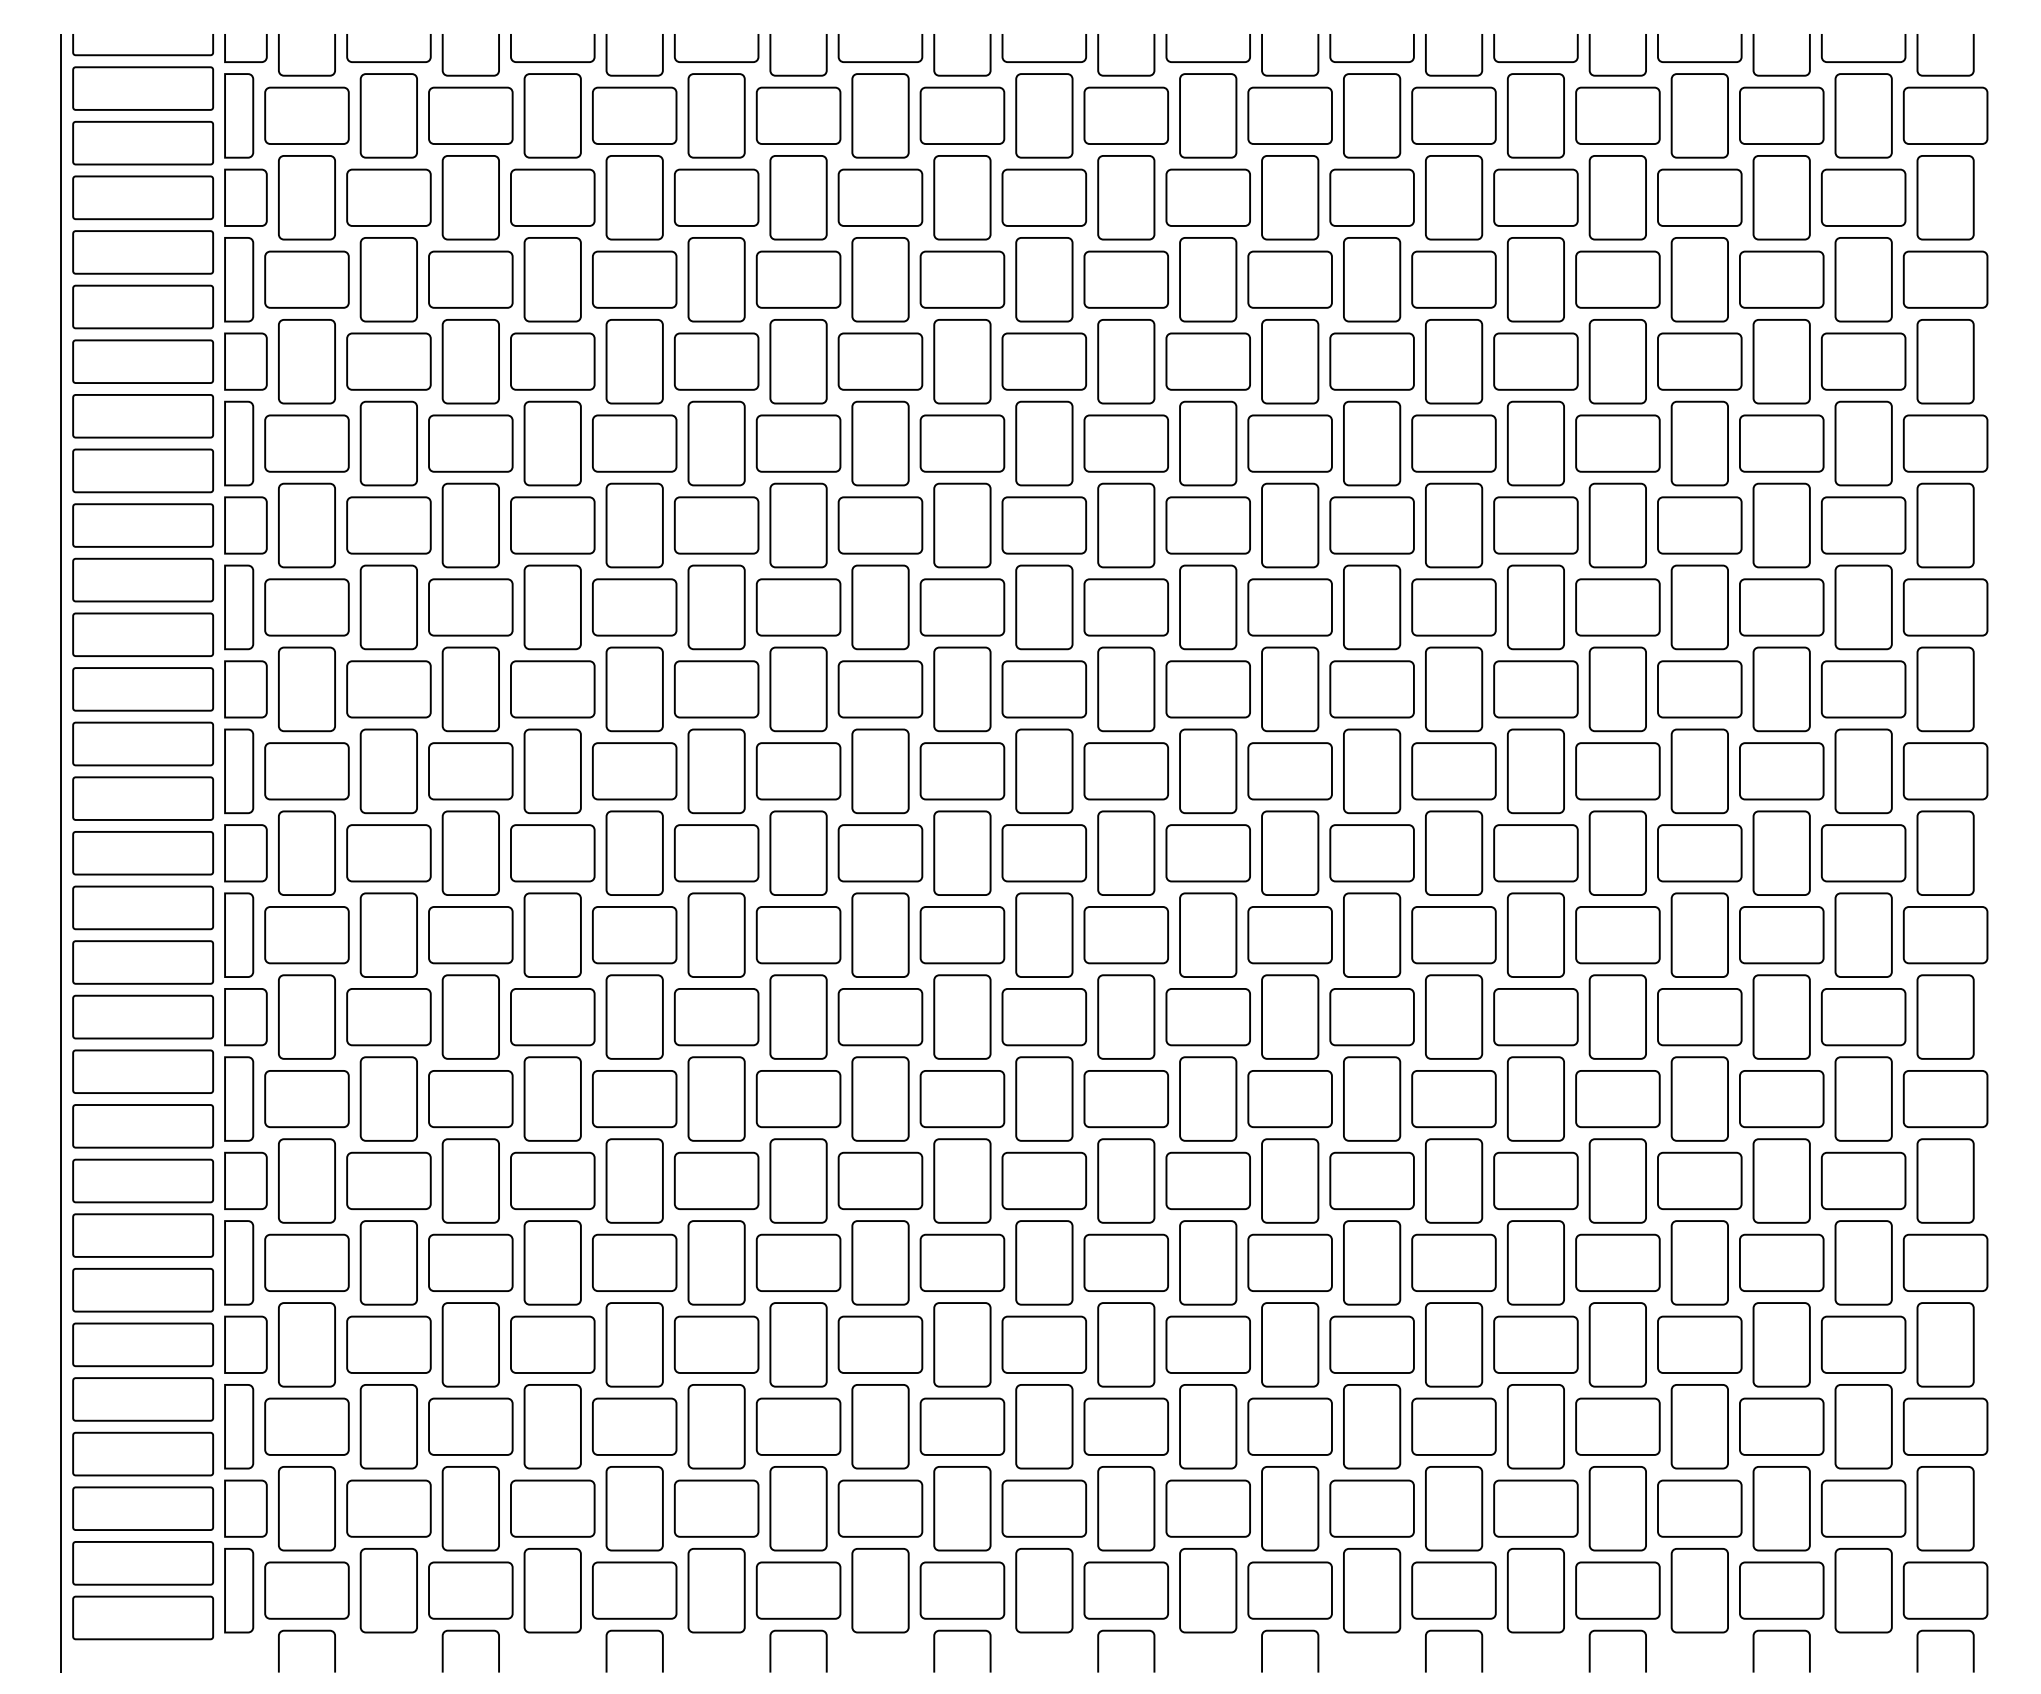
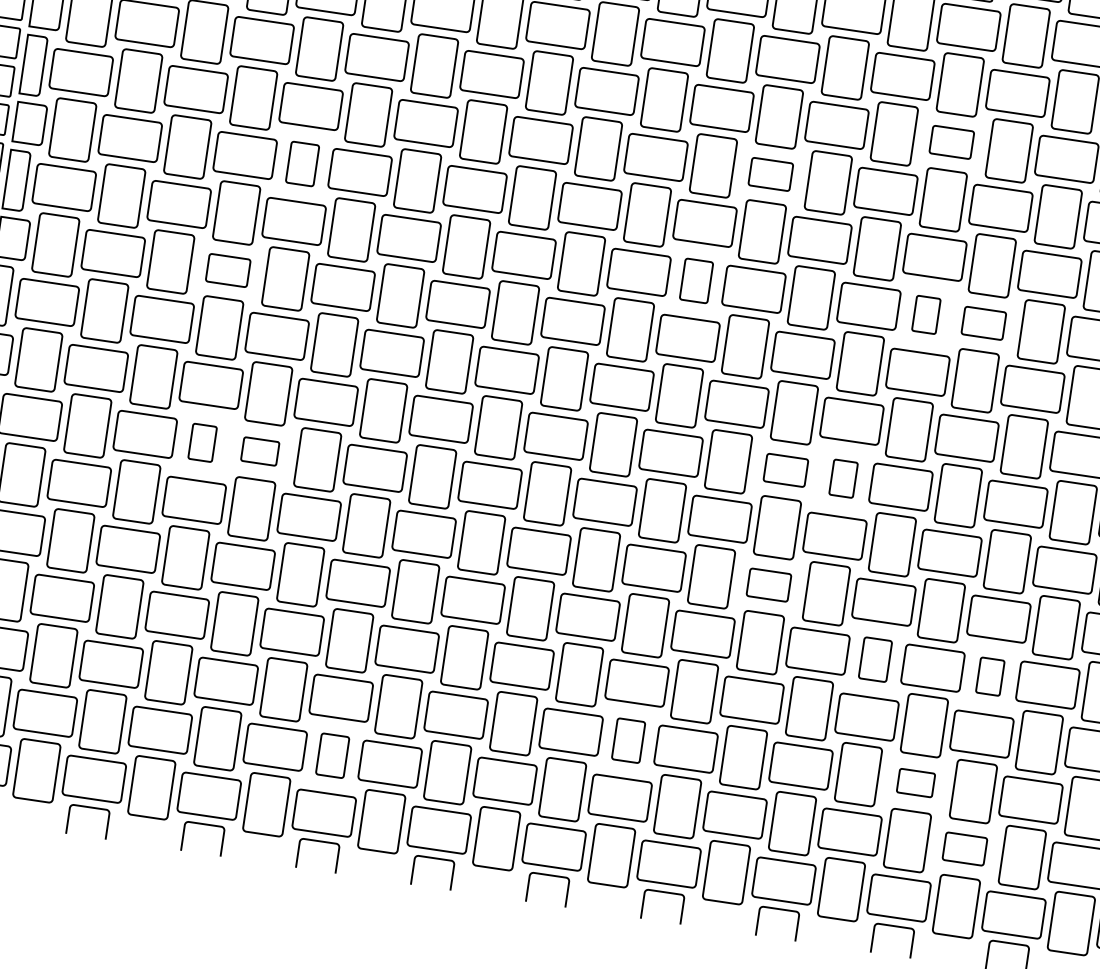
part: (1535, 525) -> (951, 142), size x0.7
part: (1289, 607) -> (770, 174), size x0.7
part: (634, 689) -> (302, 164), size x0.7
part: (1208, 771) -> (696, 281), size x0.7
part: (1535, 771) -> (926, 314), size x0.6
part: (1617, 771) -> (983, 323), size x0.7
part: (552, 853) -> (227, 270), size x0.7
part: (1454, 1016) -> (843, 478), size x0.6
part: (1371, 1017) -> (785, 470), size x0.7
part: (552, 1098) -> (202, 442), size x0.6
part: (634, 1099) -> (260, 451), size x0.6
part: (1371, 1180) -> (768, 584), size x0.7
part: (1535, 1262) -> (875, 659), size x0.7
part: (1699, 1262) -> (990, 676), size x0.6
part: (1208, 1426) -> (628, 740), size x0.7
part: (1617, 1426) -> (915, 782), size x0.6
part: (798, 1508) -> (332, 755), size x0.7
part: (1699, 1508) -> (964, 848), size x0.7

